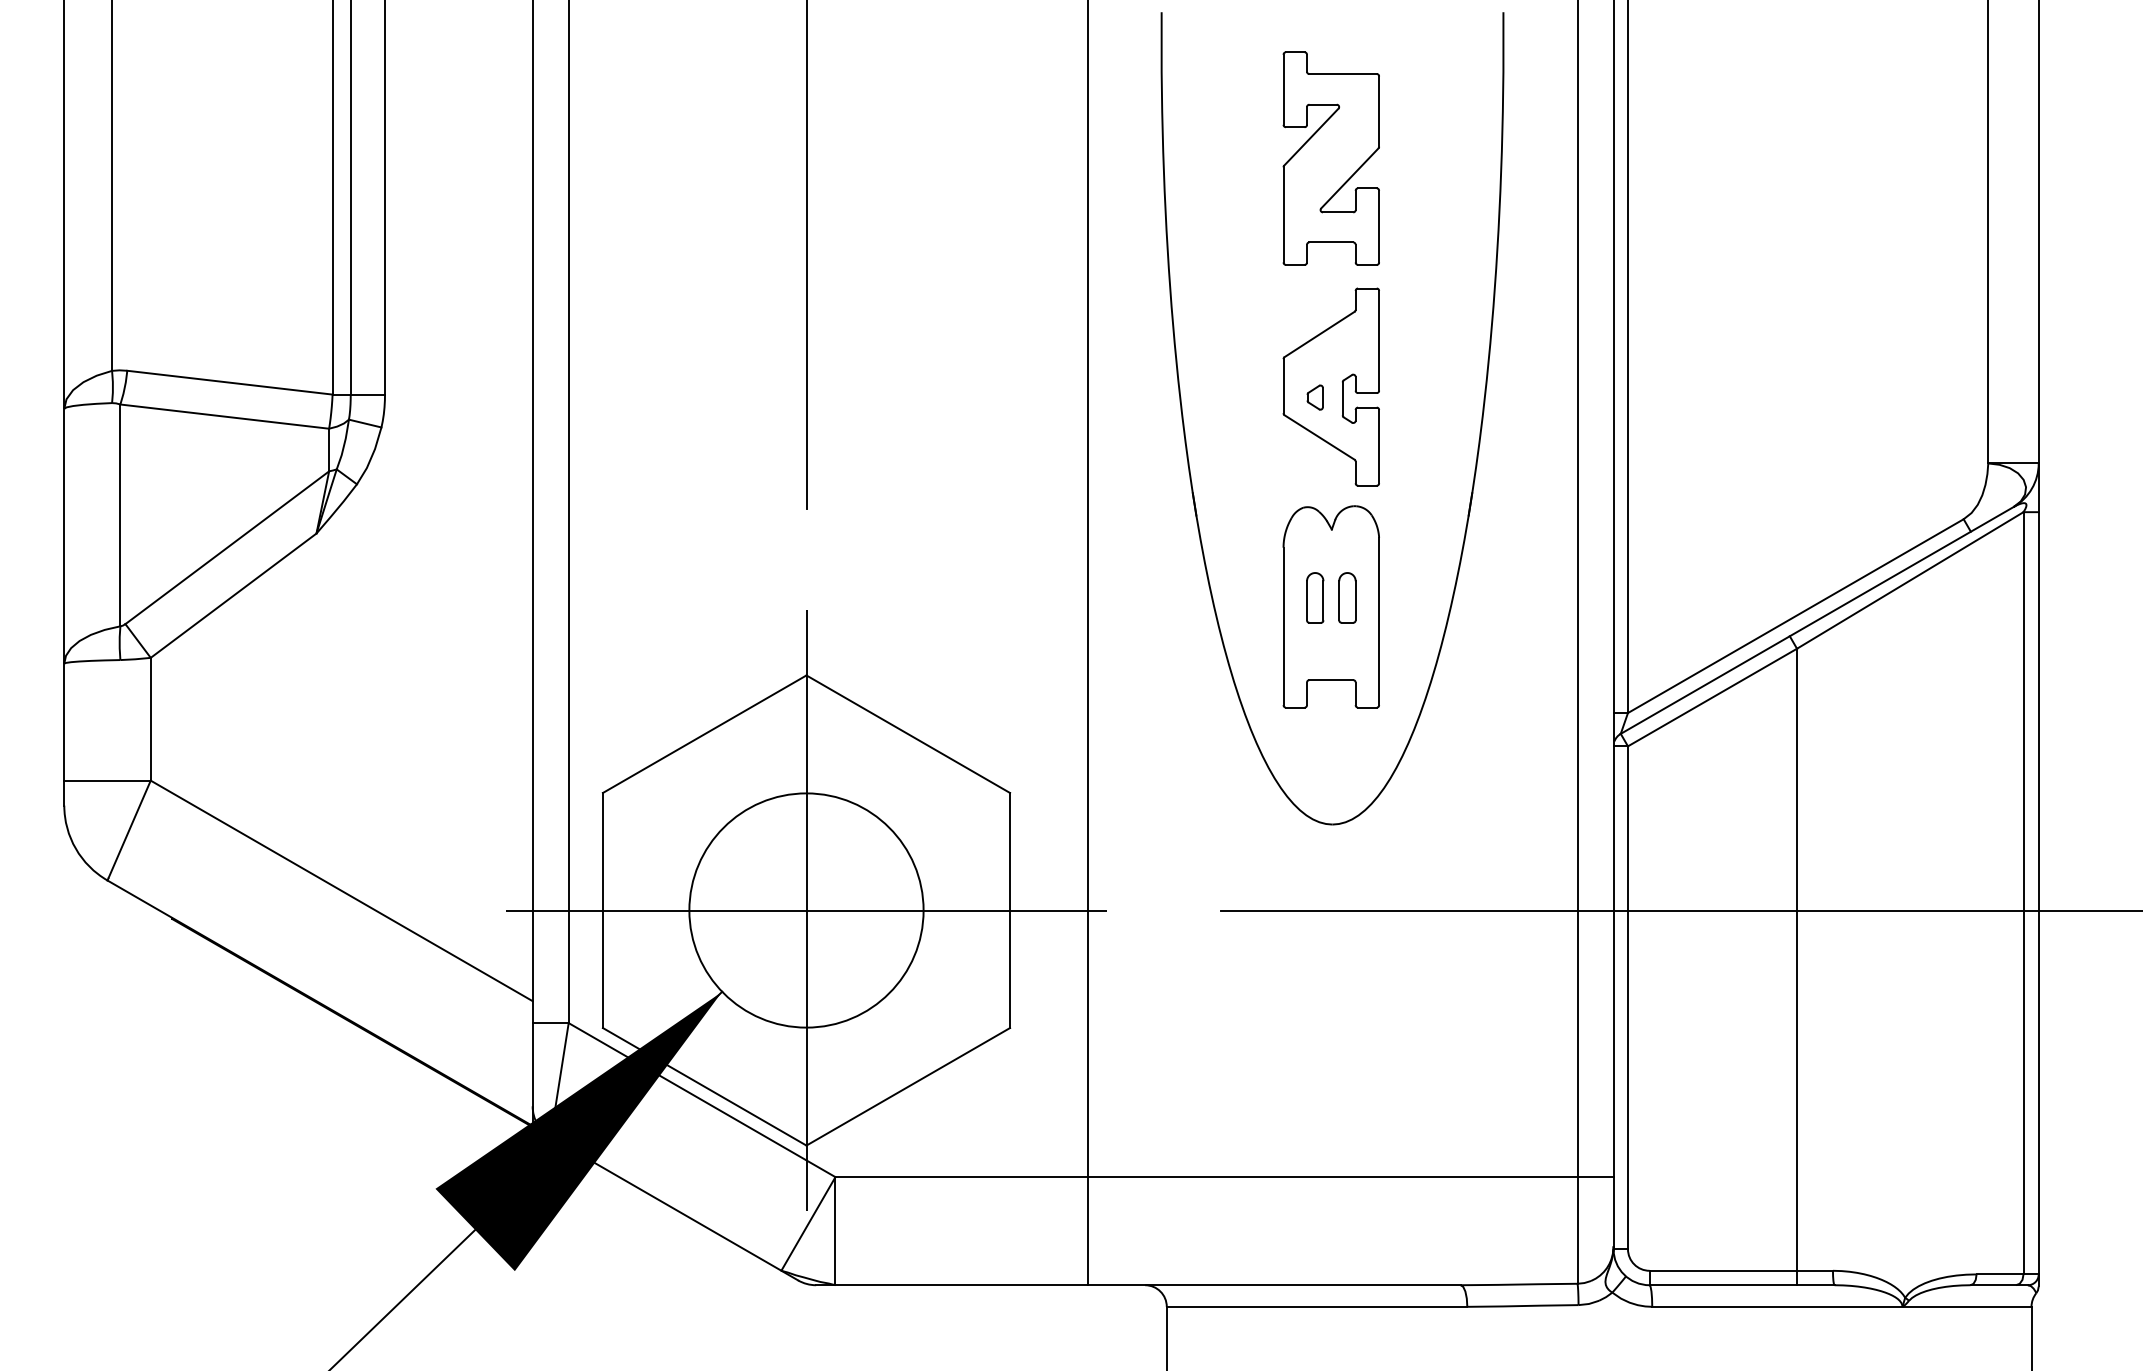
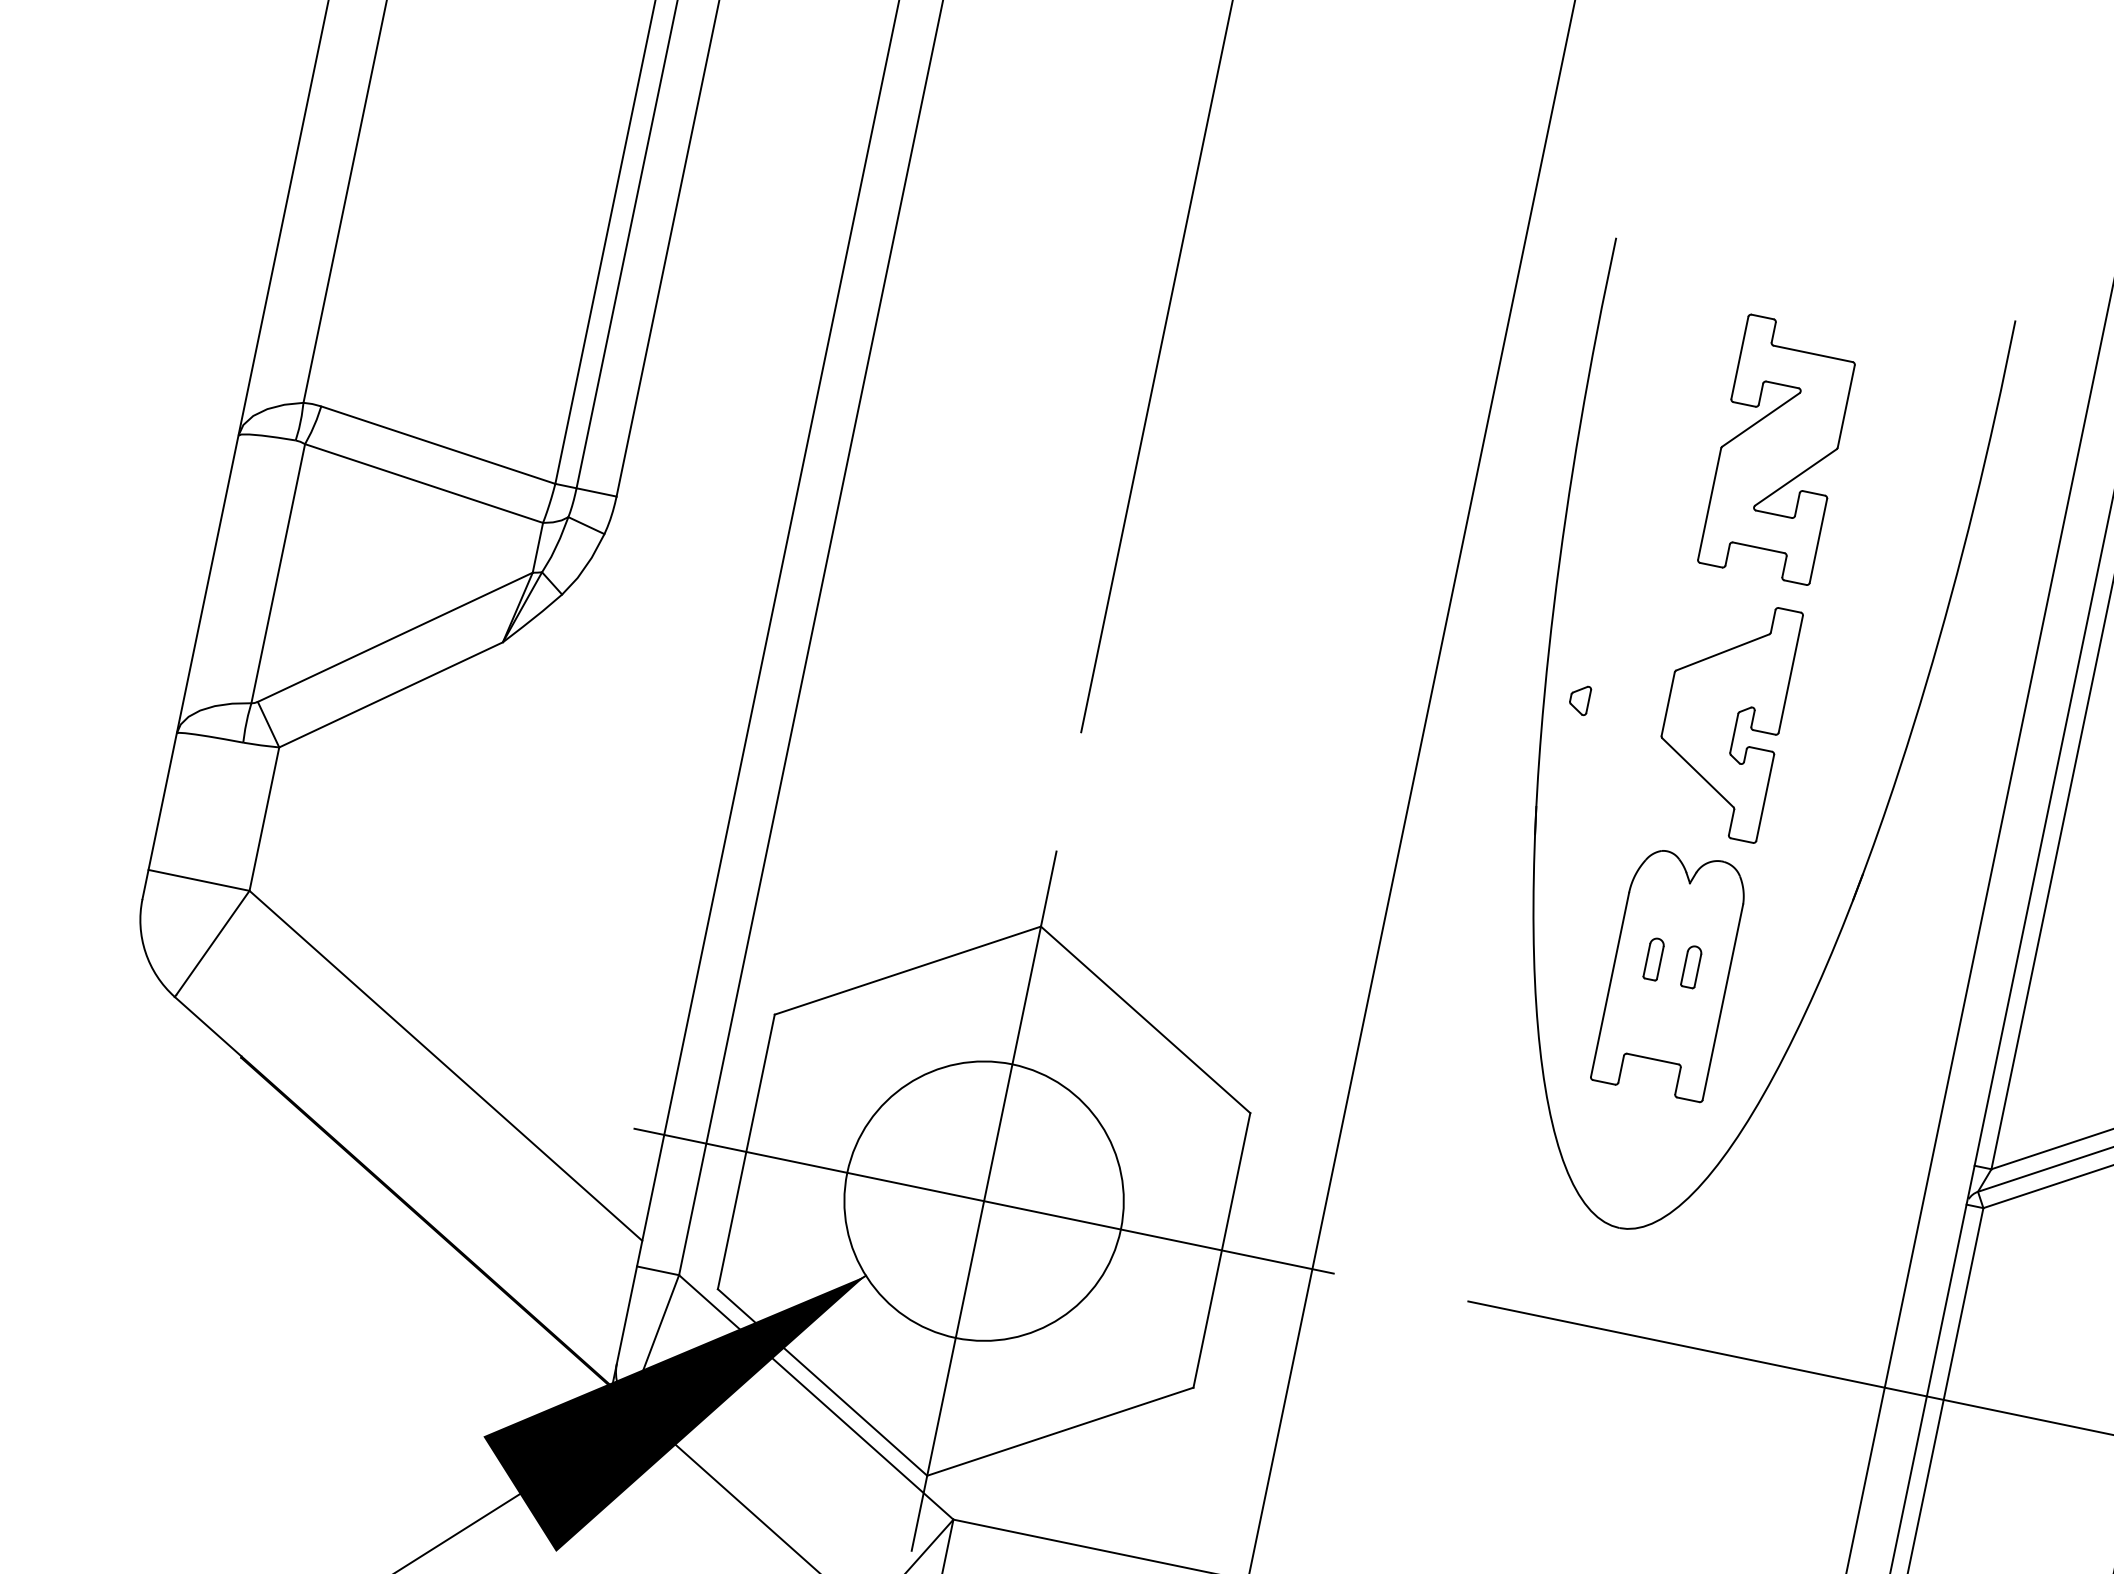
part: (1314, 397) -> (1578, 699), moved
part: (1315, 597) -> (1654, 958), size x0.7
part: (1347, 597) -> (1691, 966), size x0.7

